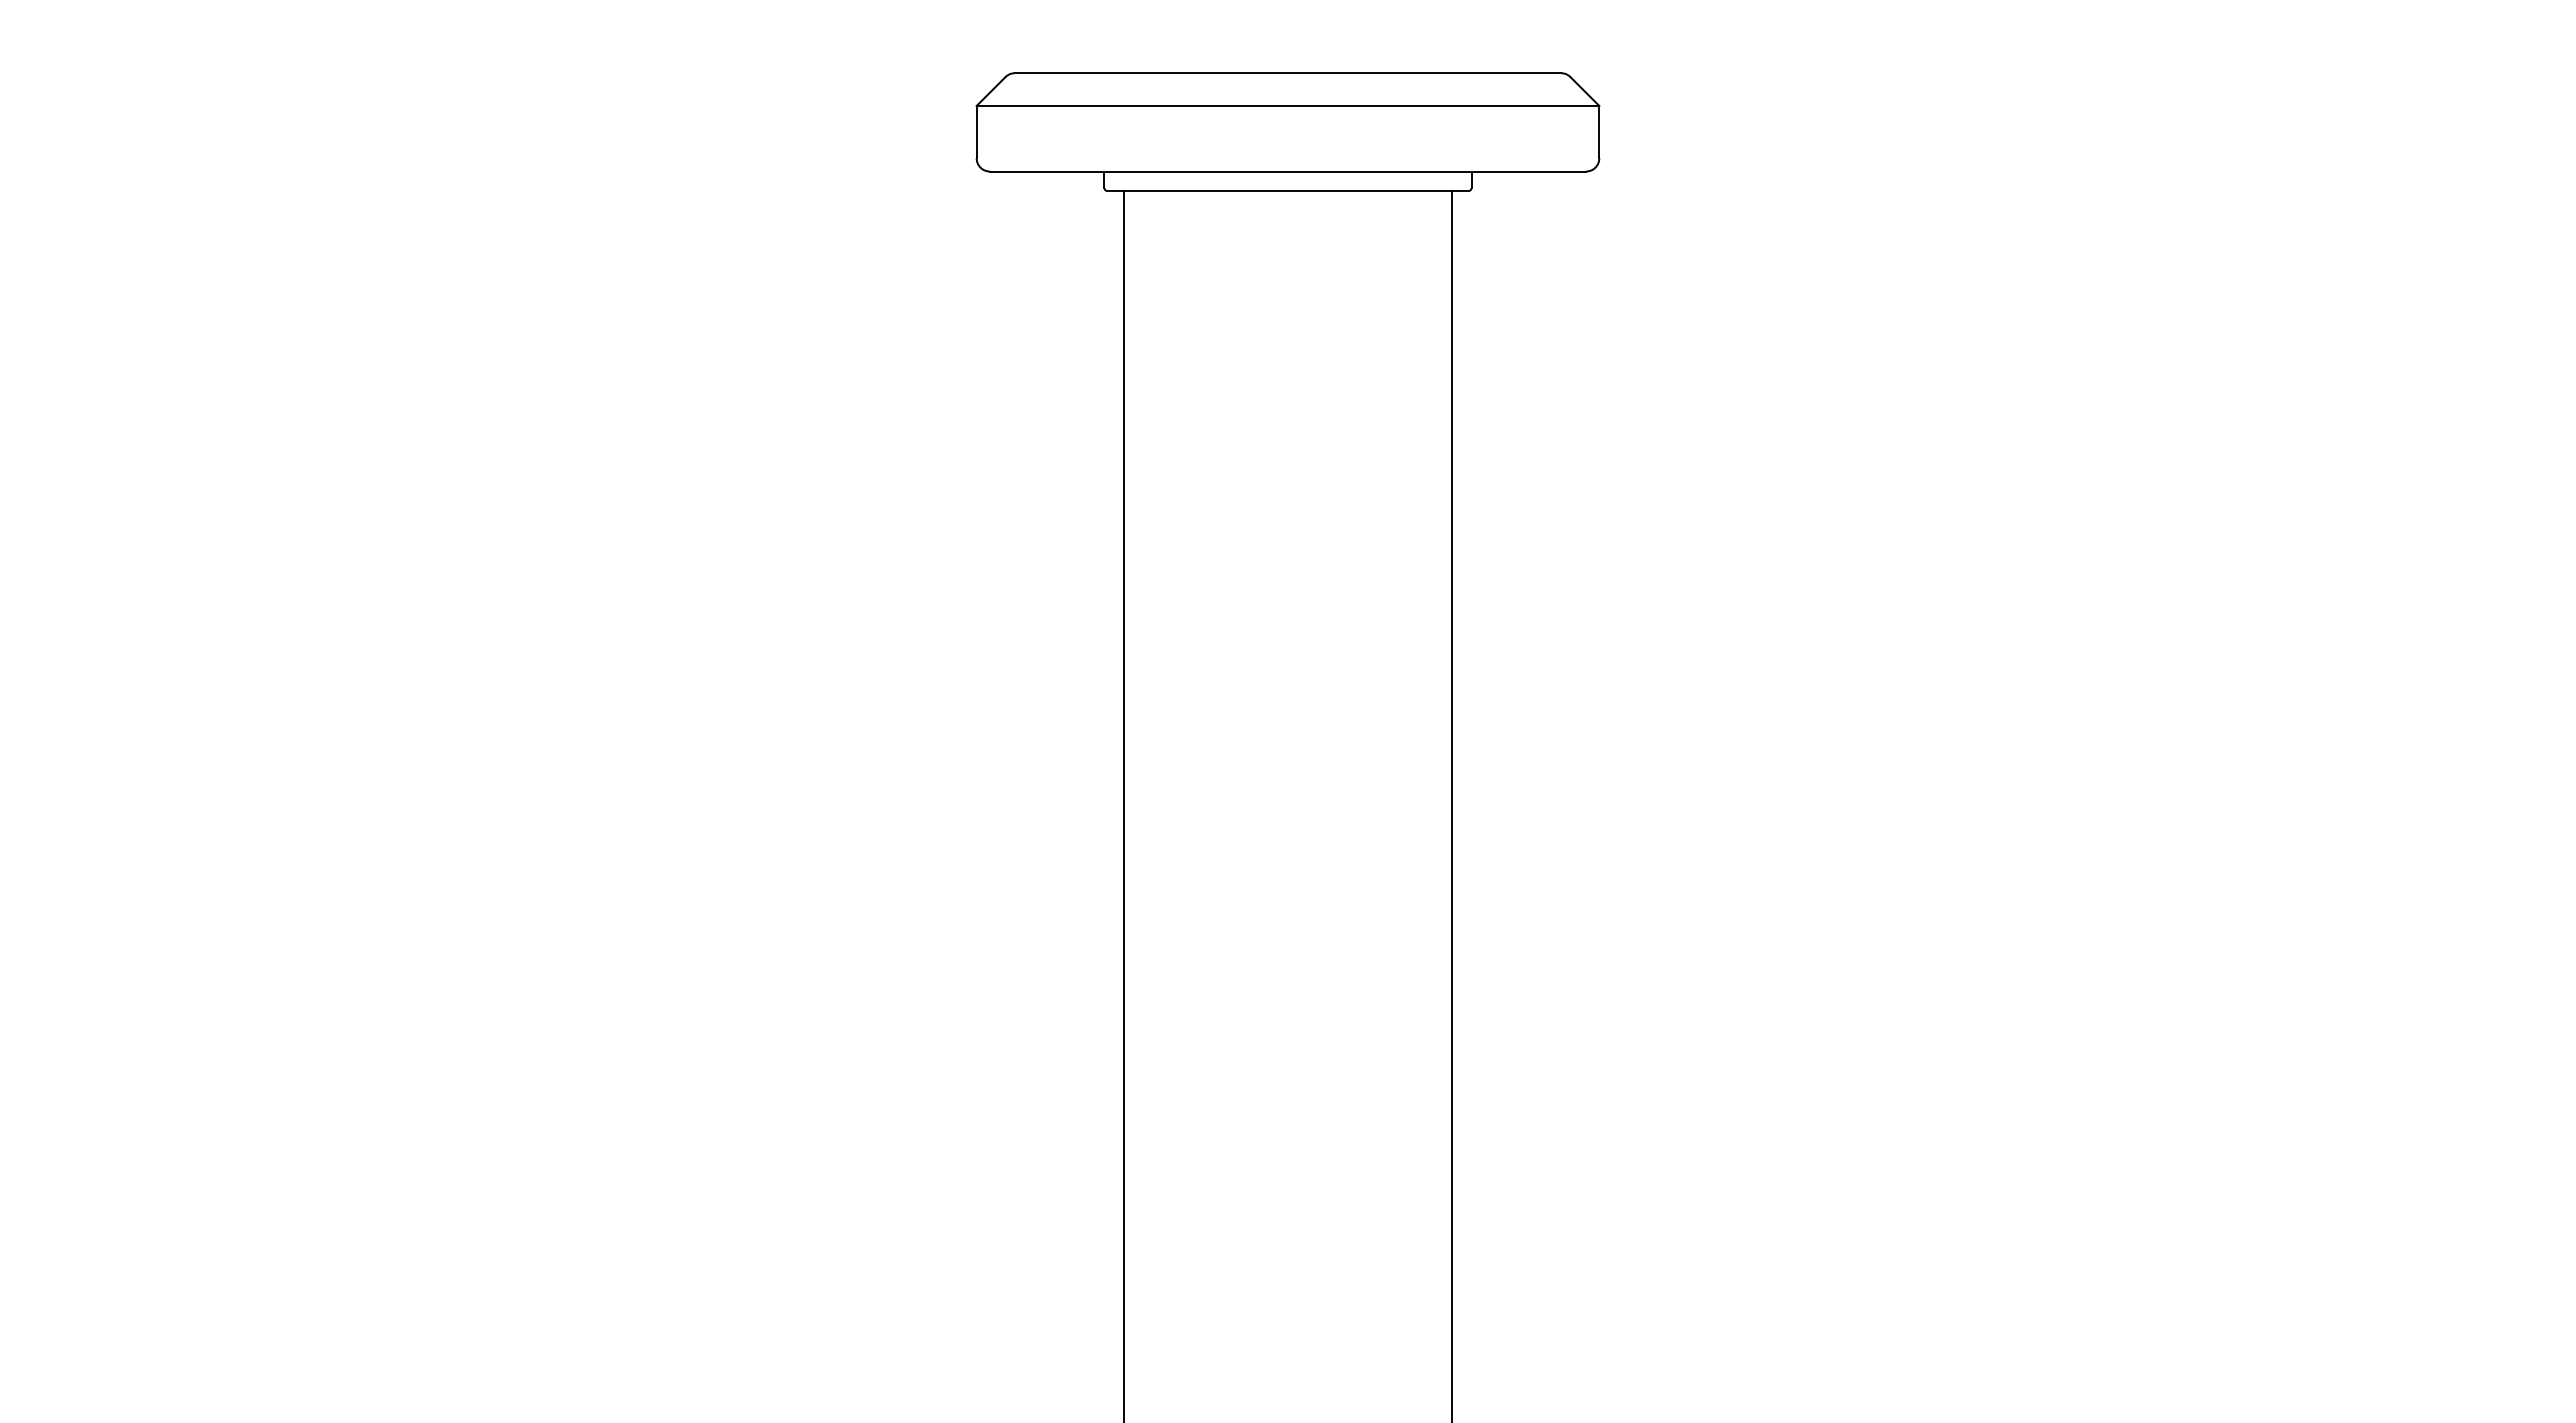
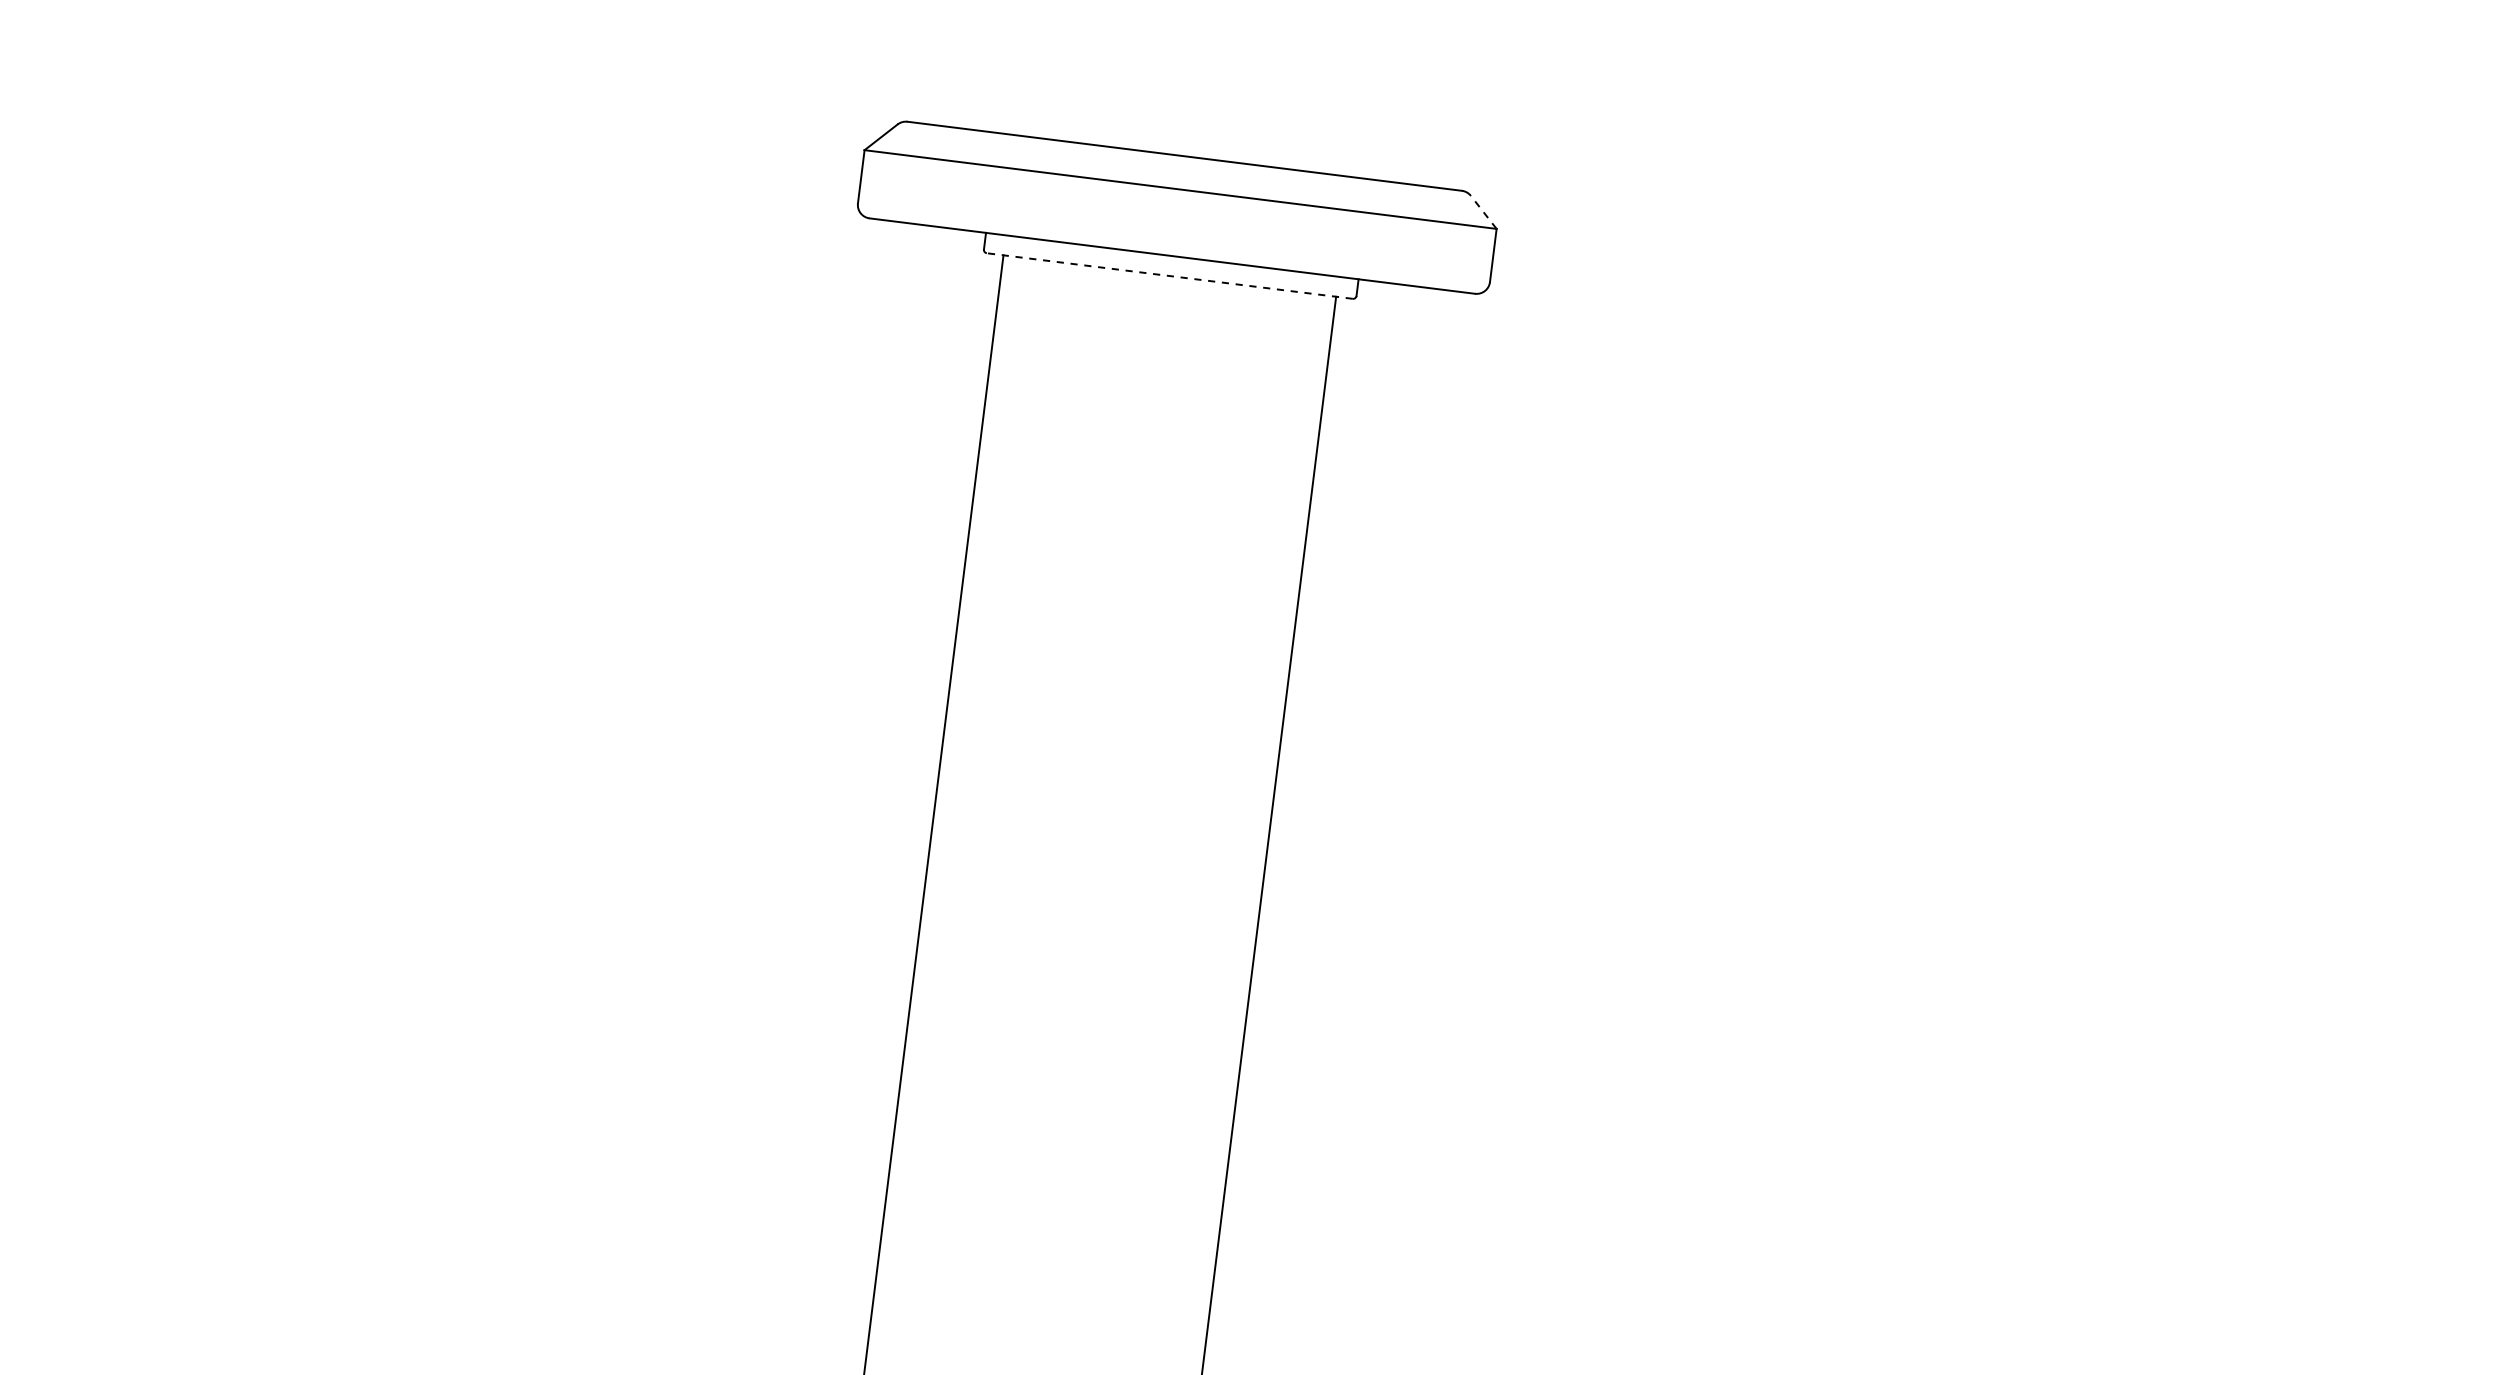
line: (1584, 91) -> (1483, 212), solid -> dashed
line: (1287, 191) -> (1169, 276), solid -> dashed

